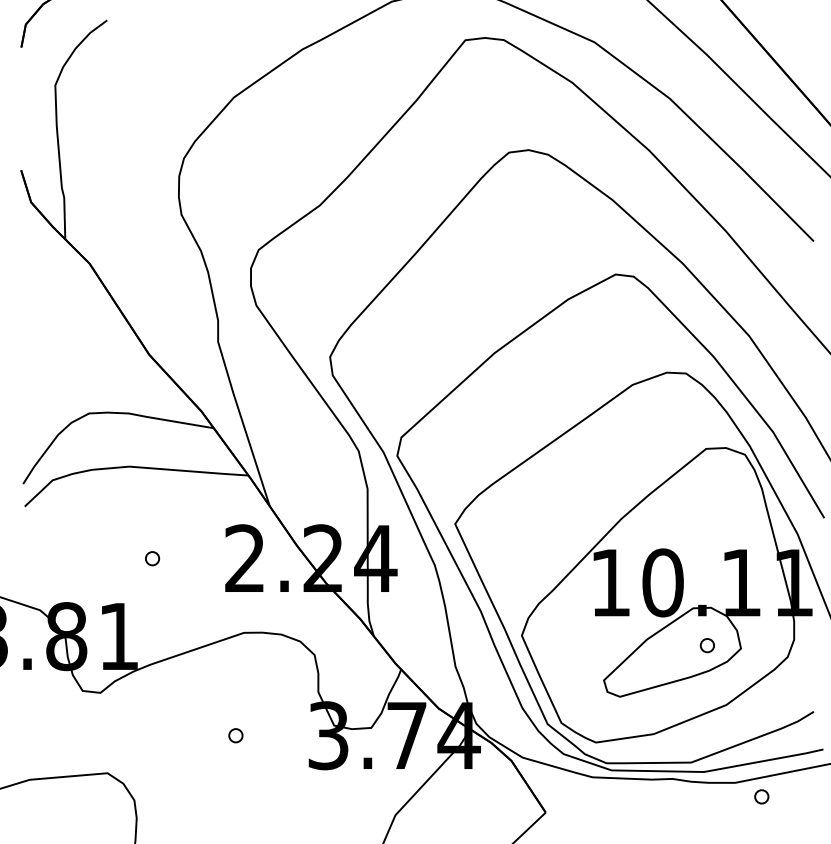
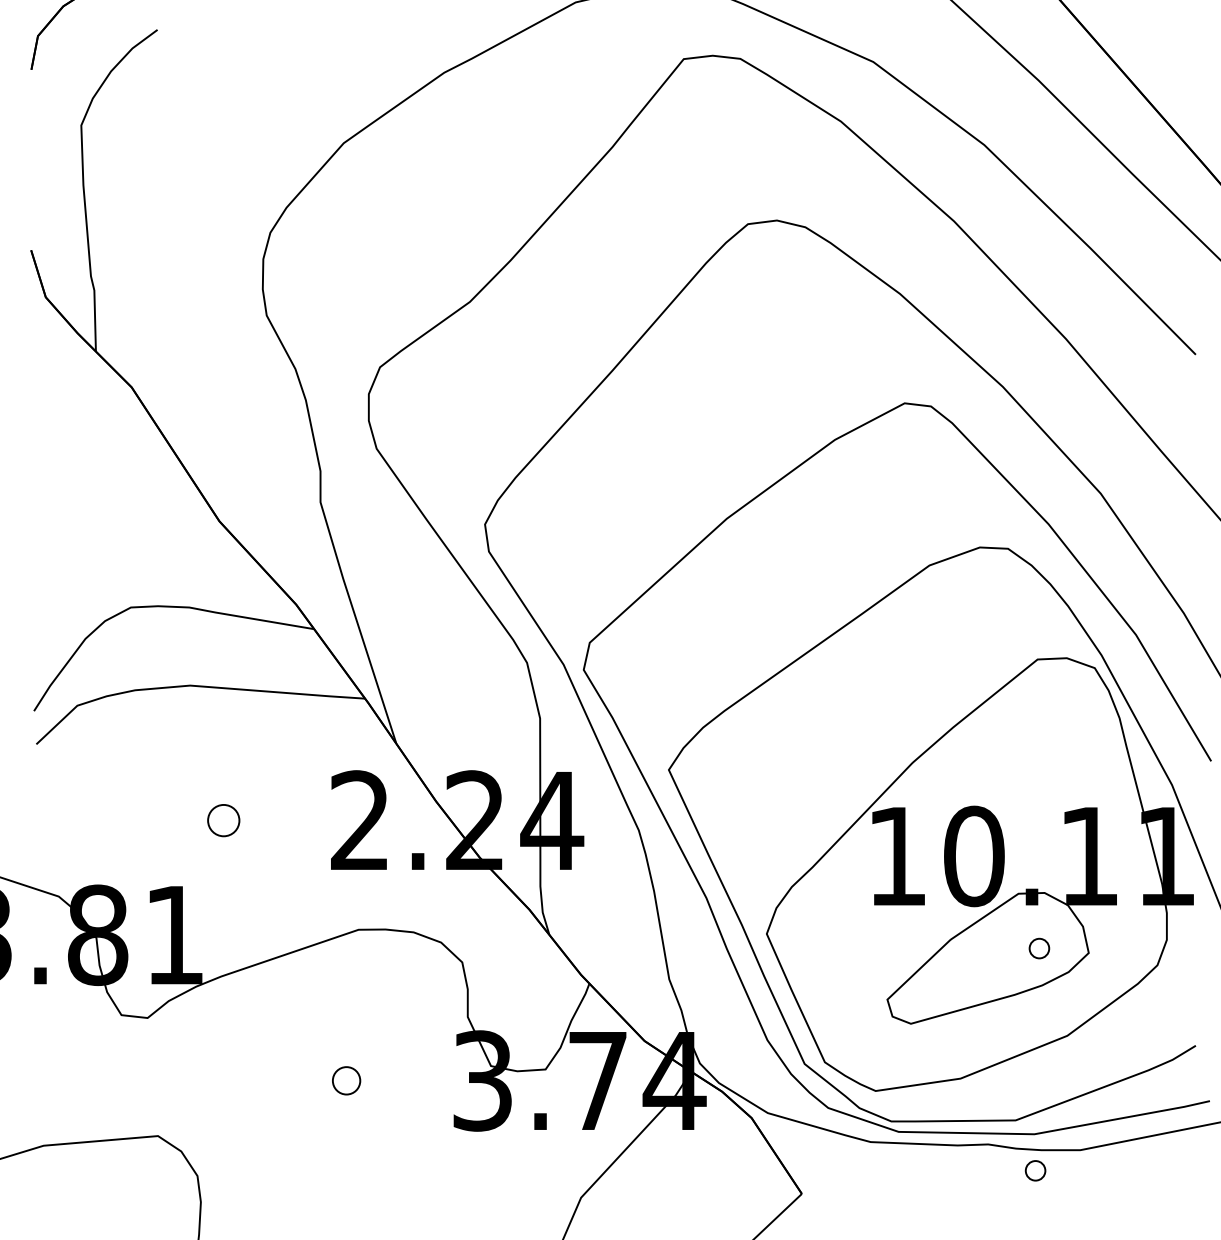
part: (152, 558) -> (224, 820), size x1.6
part: (235, 735) -> (346, 1080), size x1.4
part: (761, 796) -> (1035, 1170), moved

